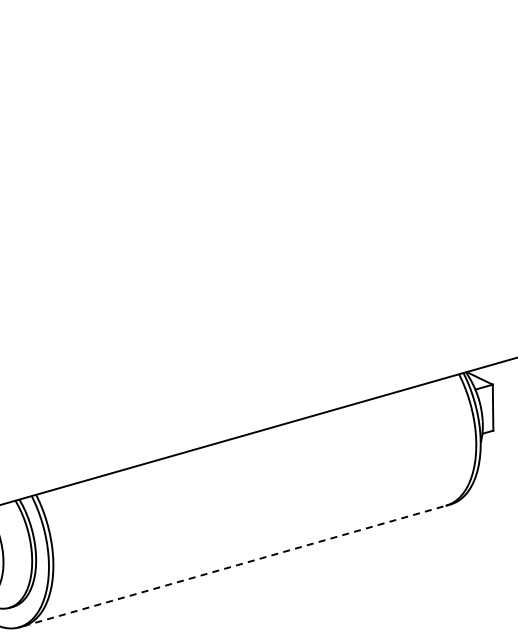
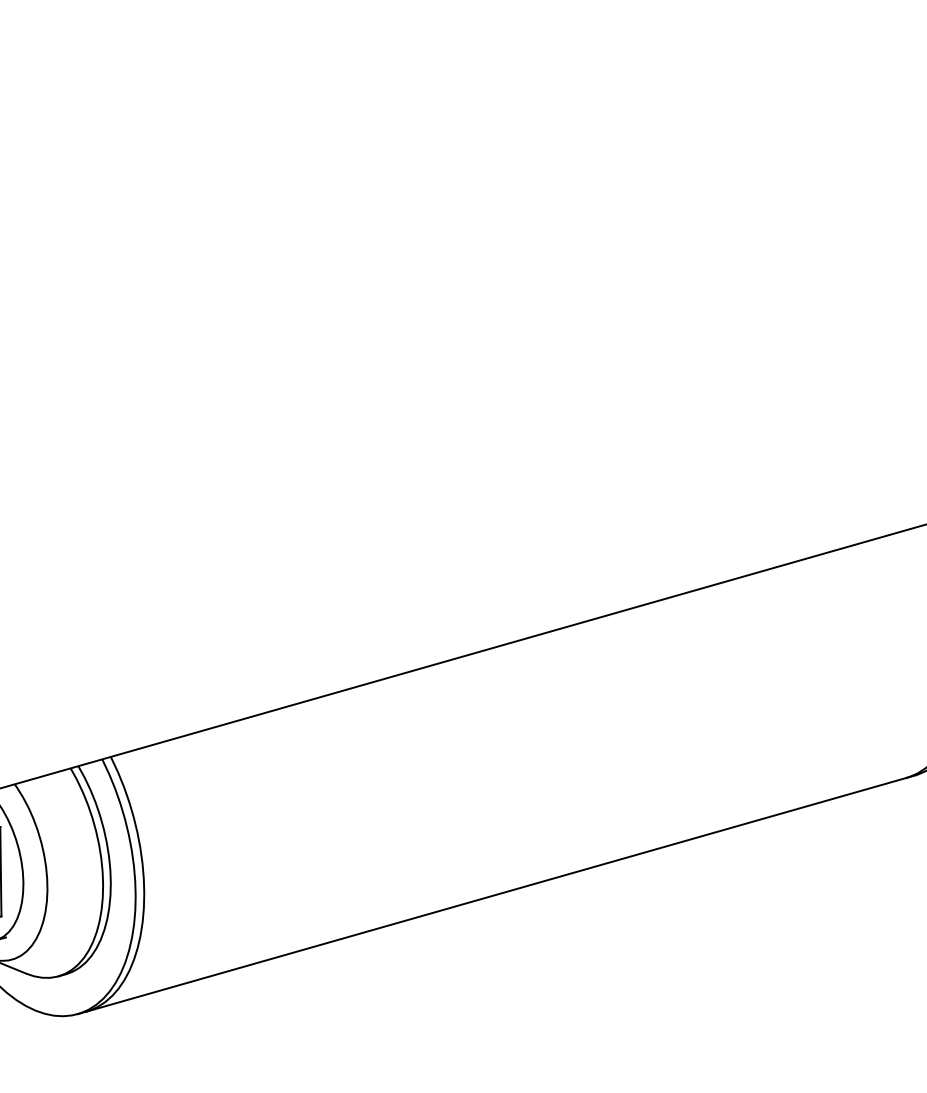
line: (234, 565) -> (495, 894), dashed -> solid

